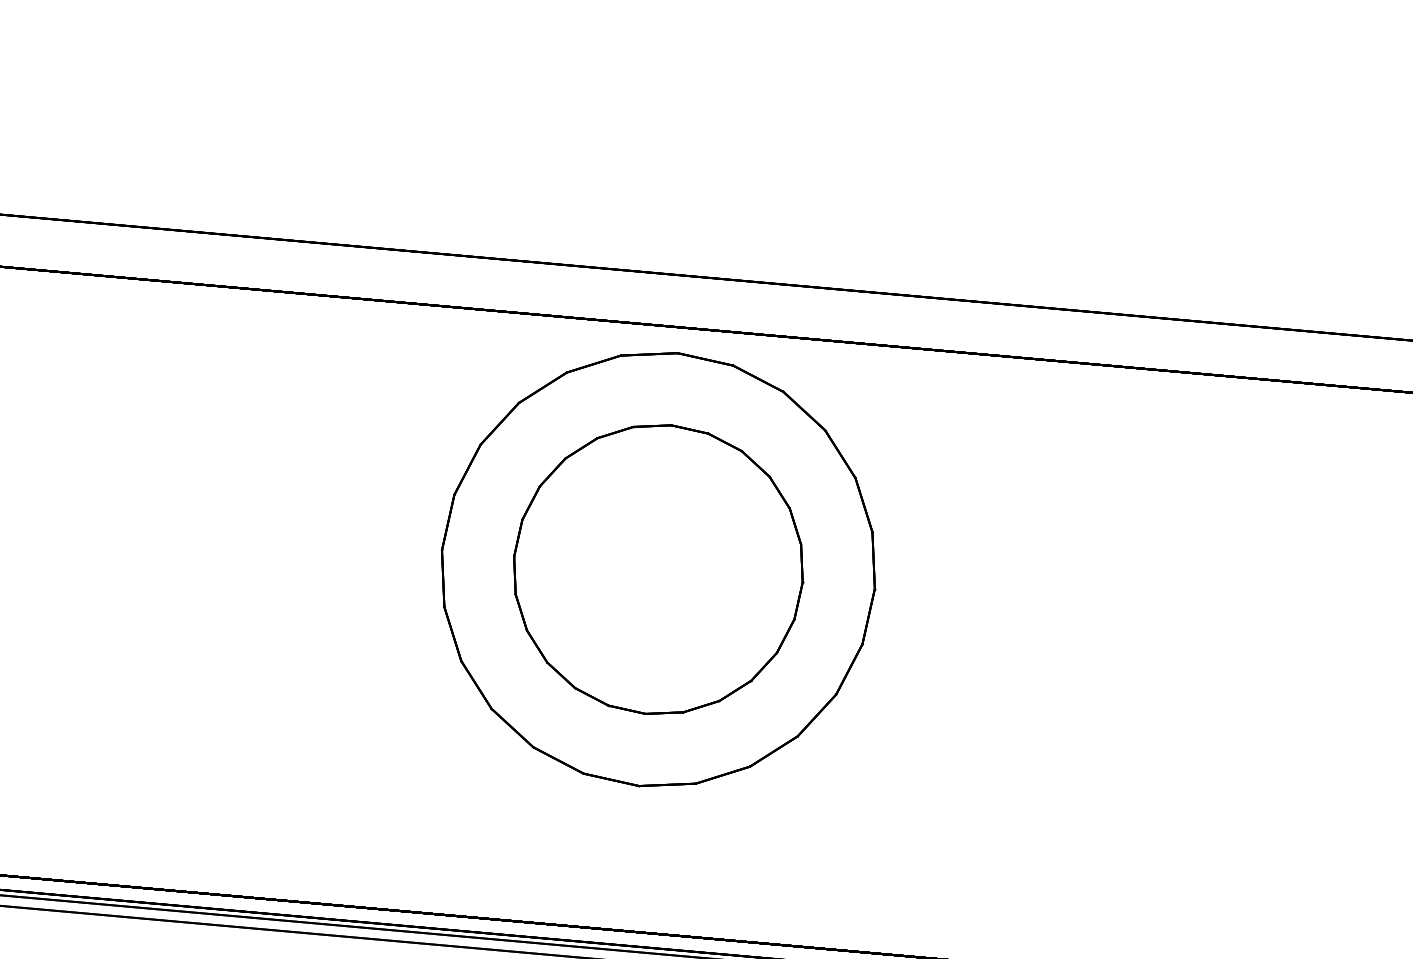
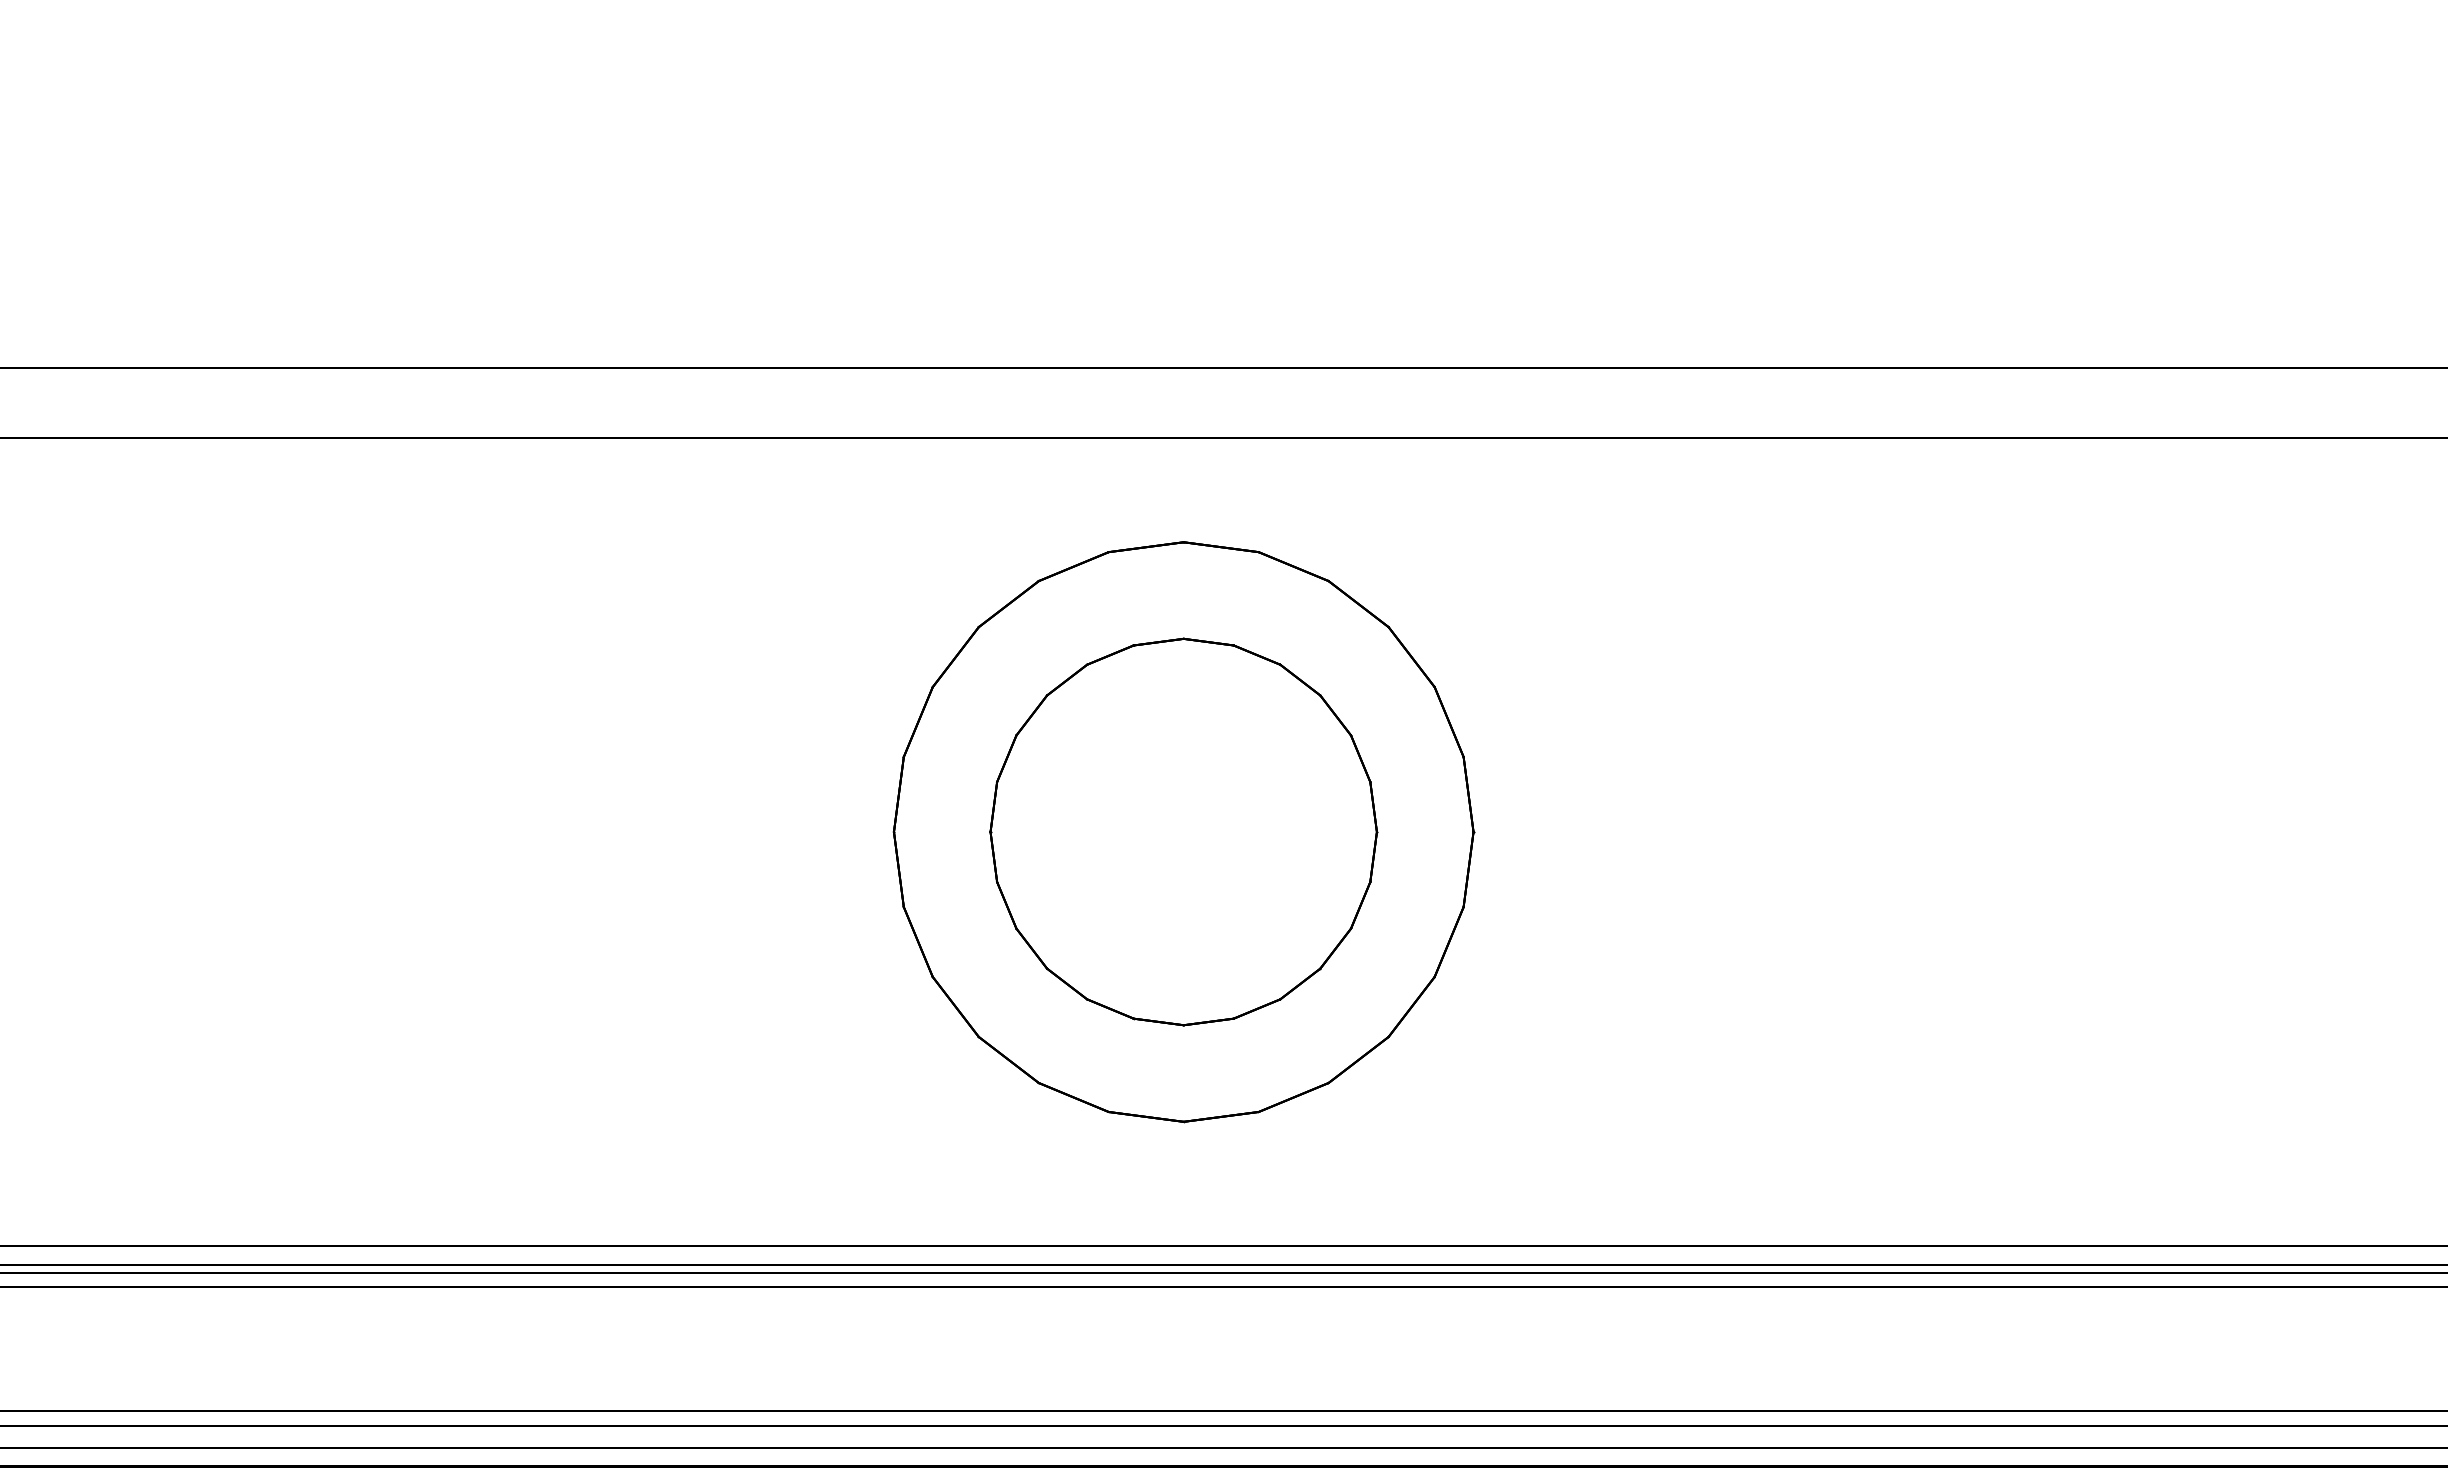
part: (658, 569) -> (1183, 832), moved

